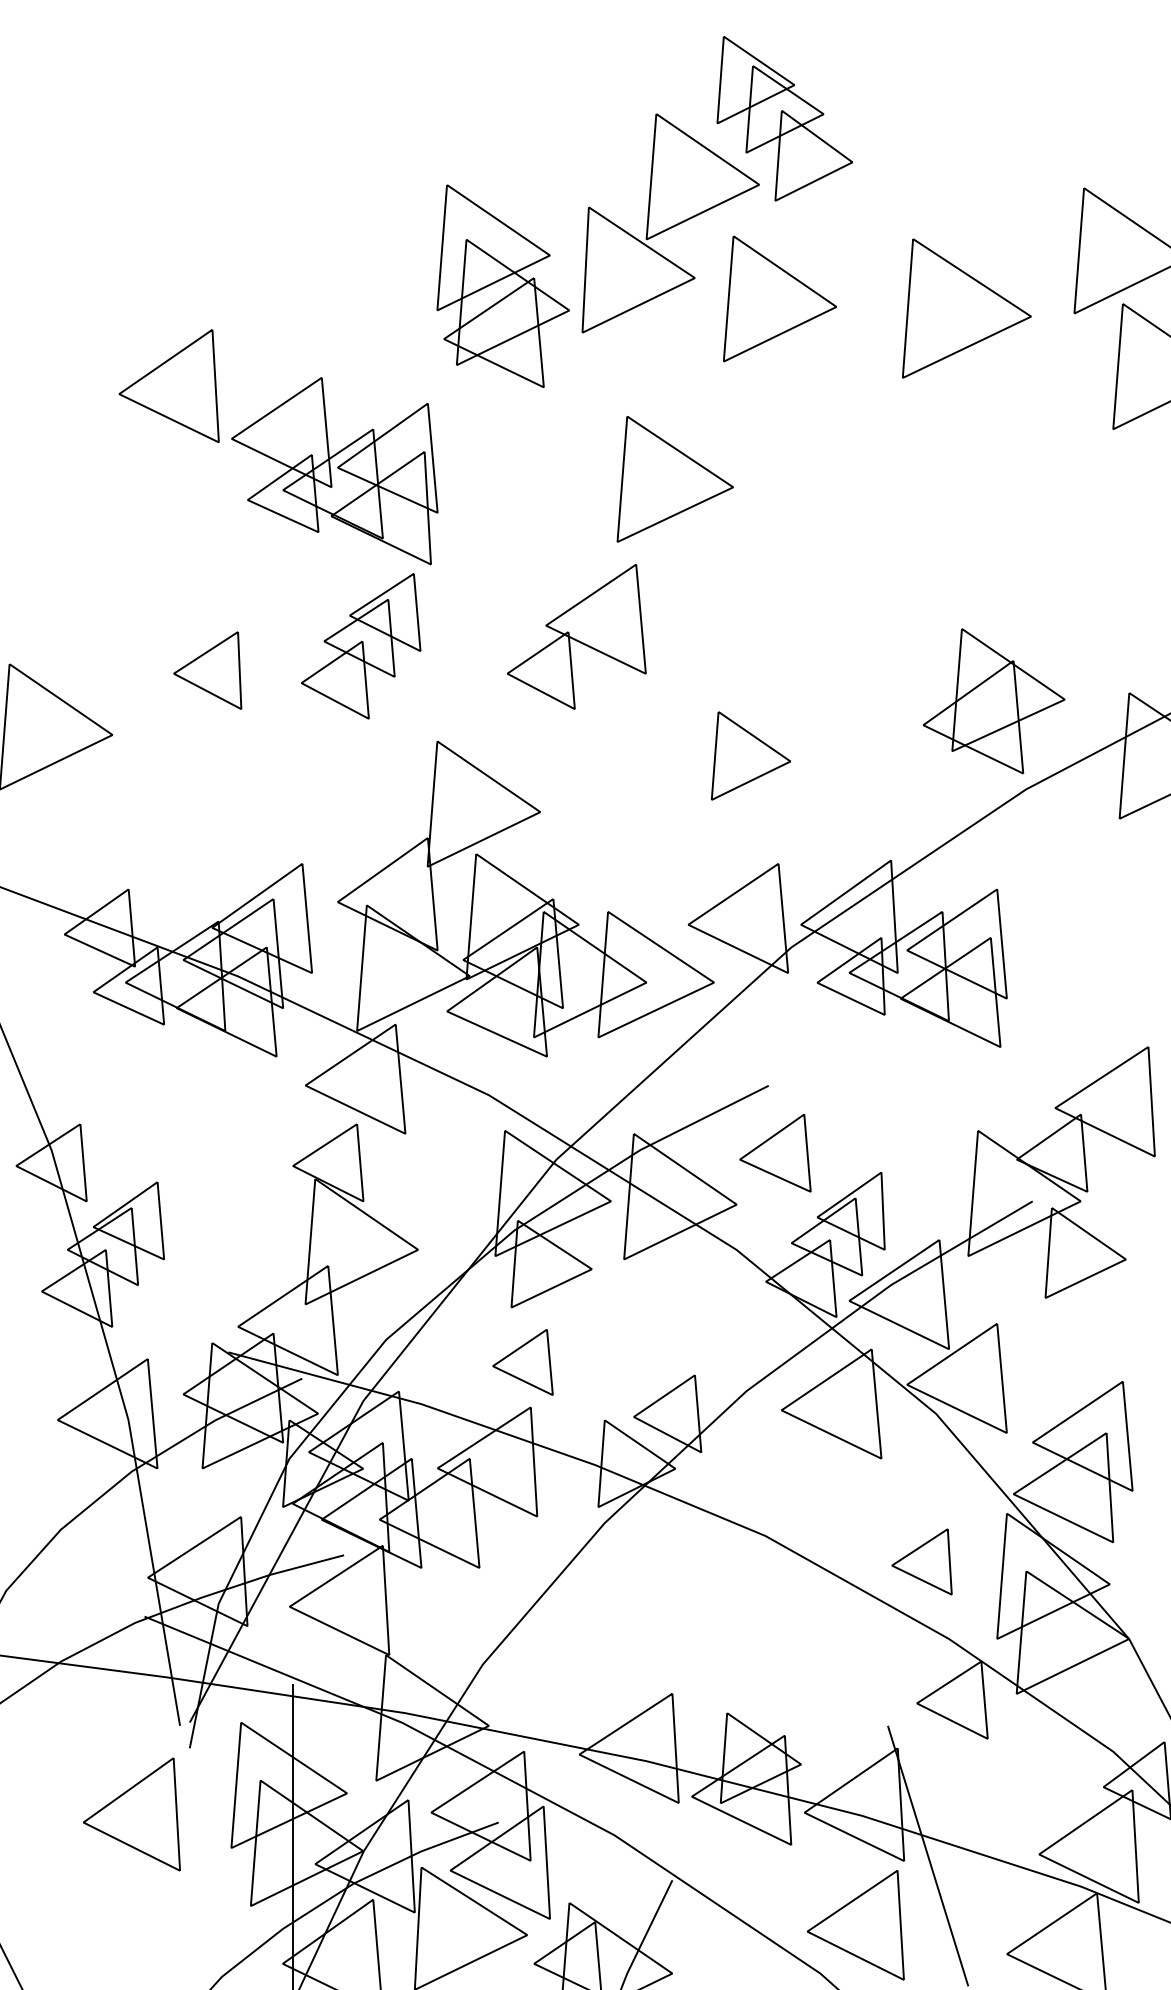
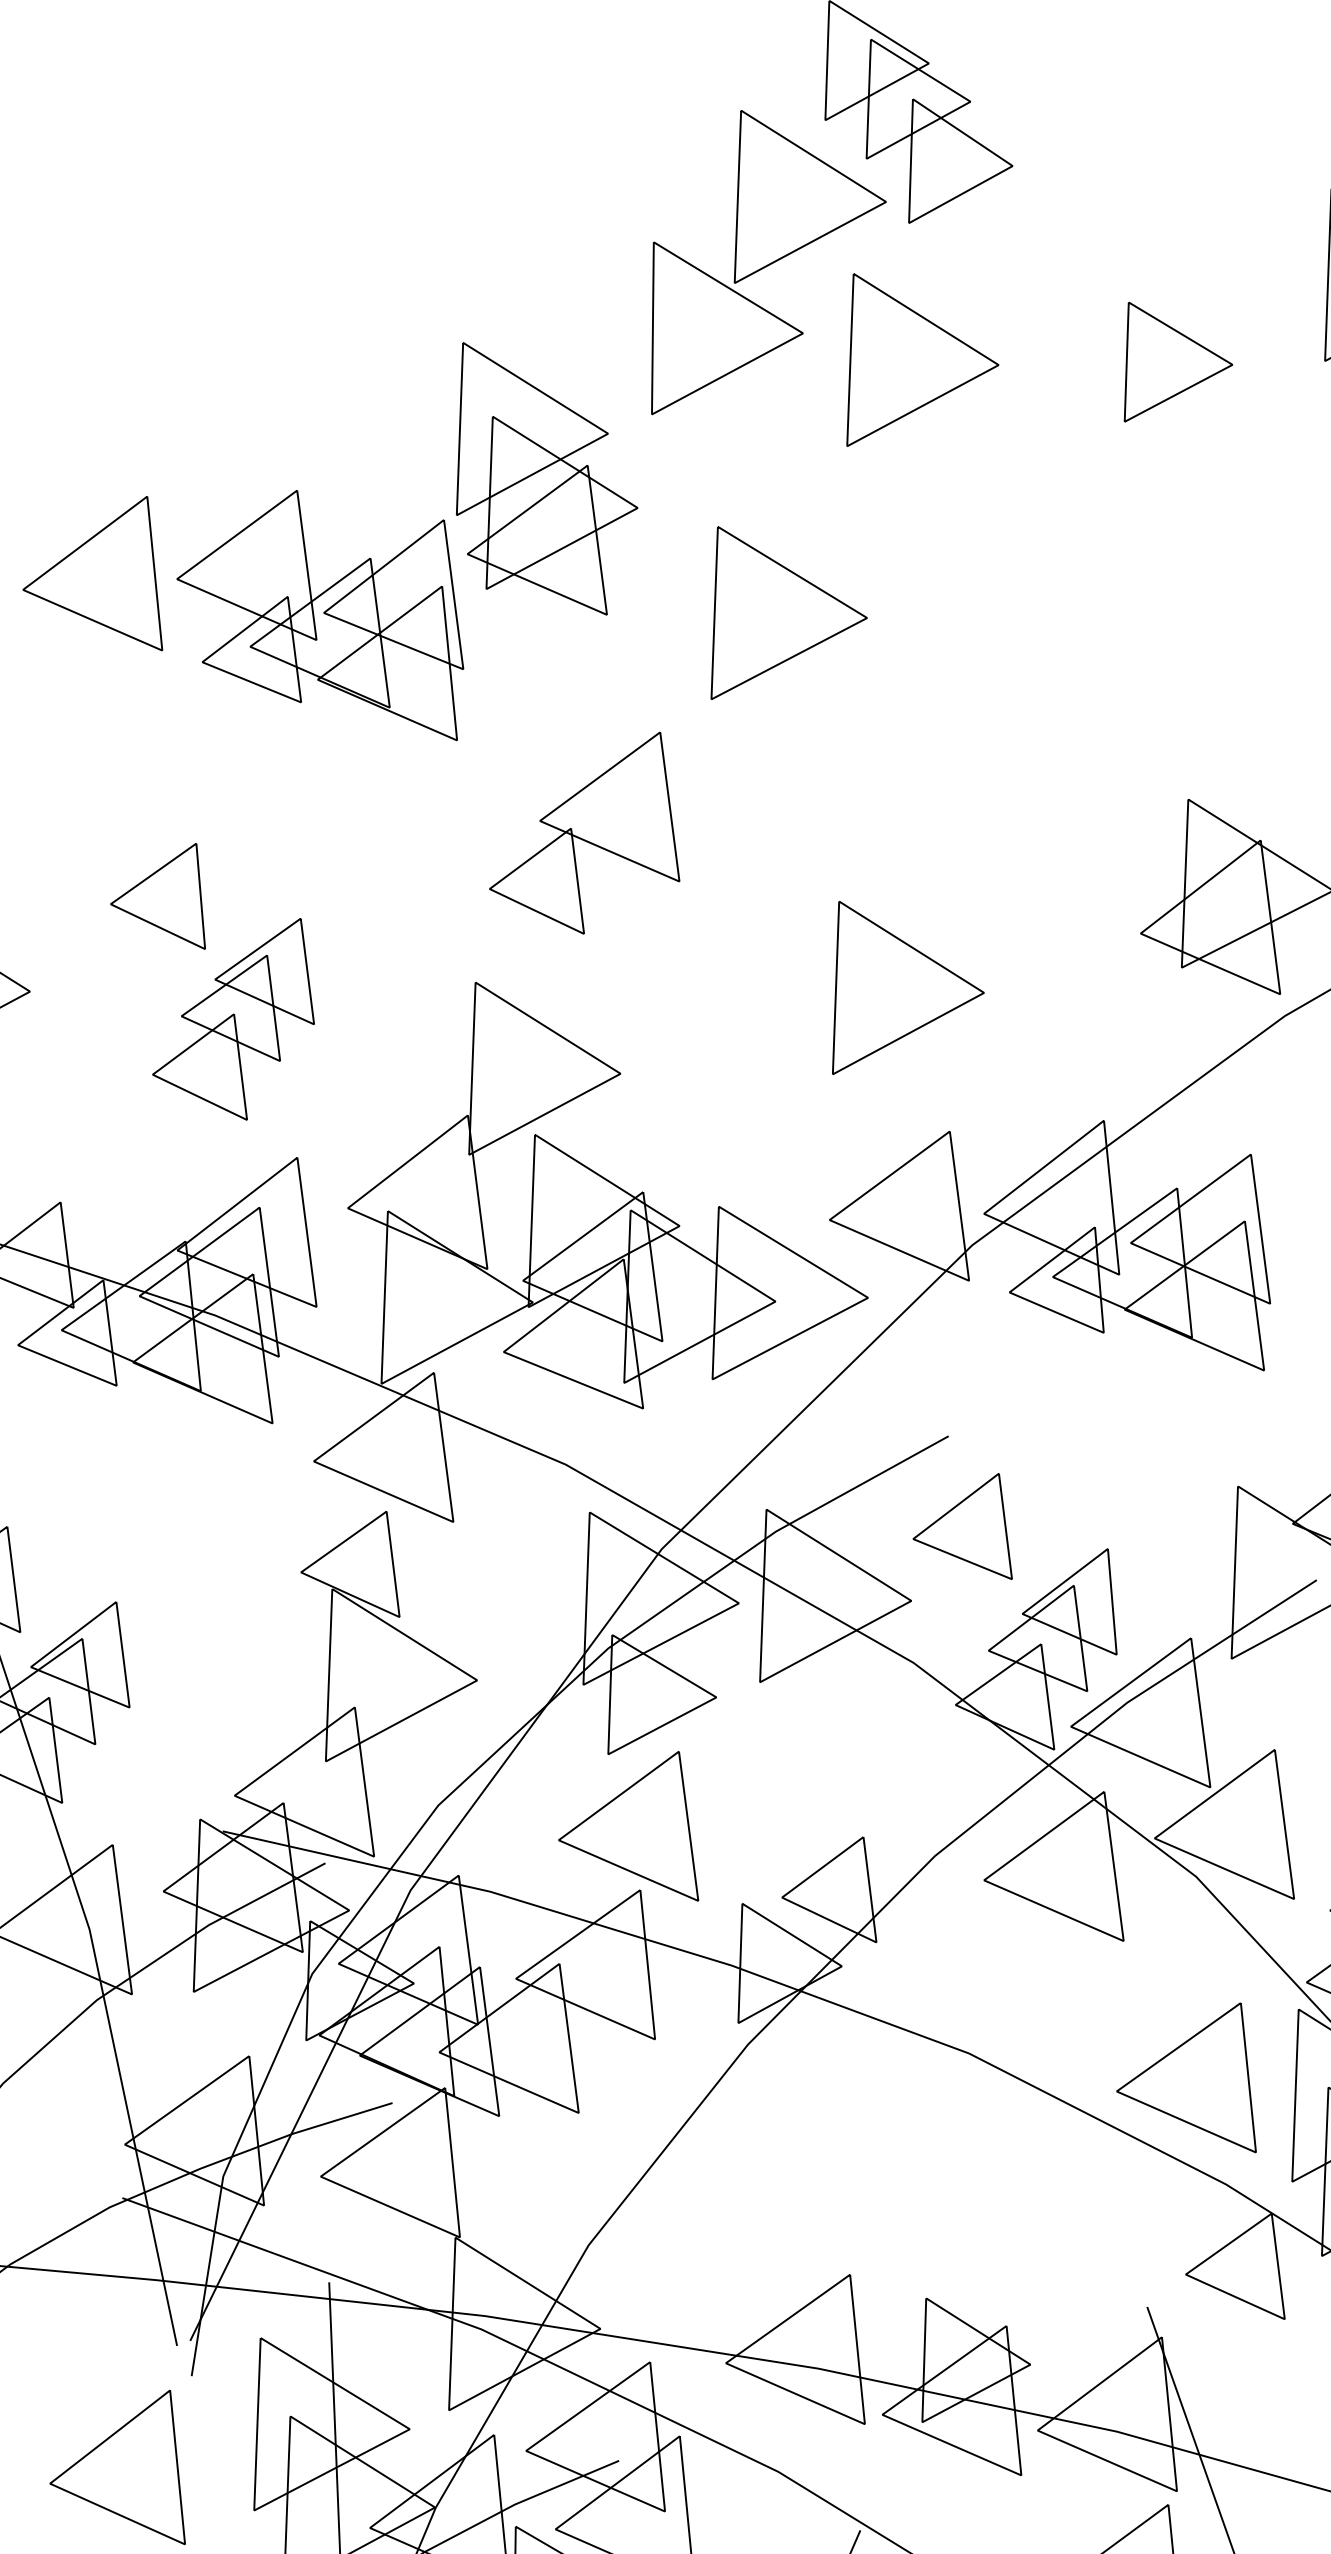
part: (502, 286) -> (544, 478), moved
part: (966, 308) -> (1176, 360), size x0.62
part: (168, 386) -> (90, 576), moved
part: (576, 636) -> (582, 834), moved
part: (361, 646) -> (232, 1021), moved
part: (750, 755) -> (905, 984), size x1.43
part: (522, 1362) -> (626, 1829), size x1.67
part: (921, 1561) -> (1184, 2079), size x1.67

